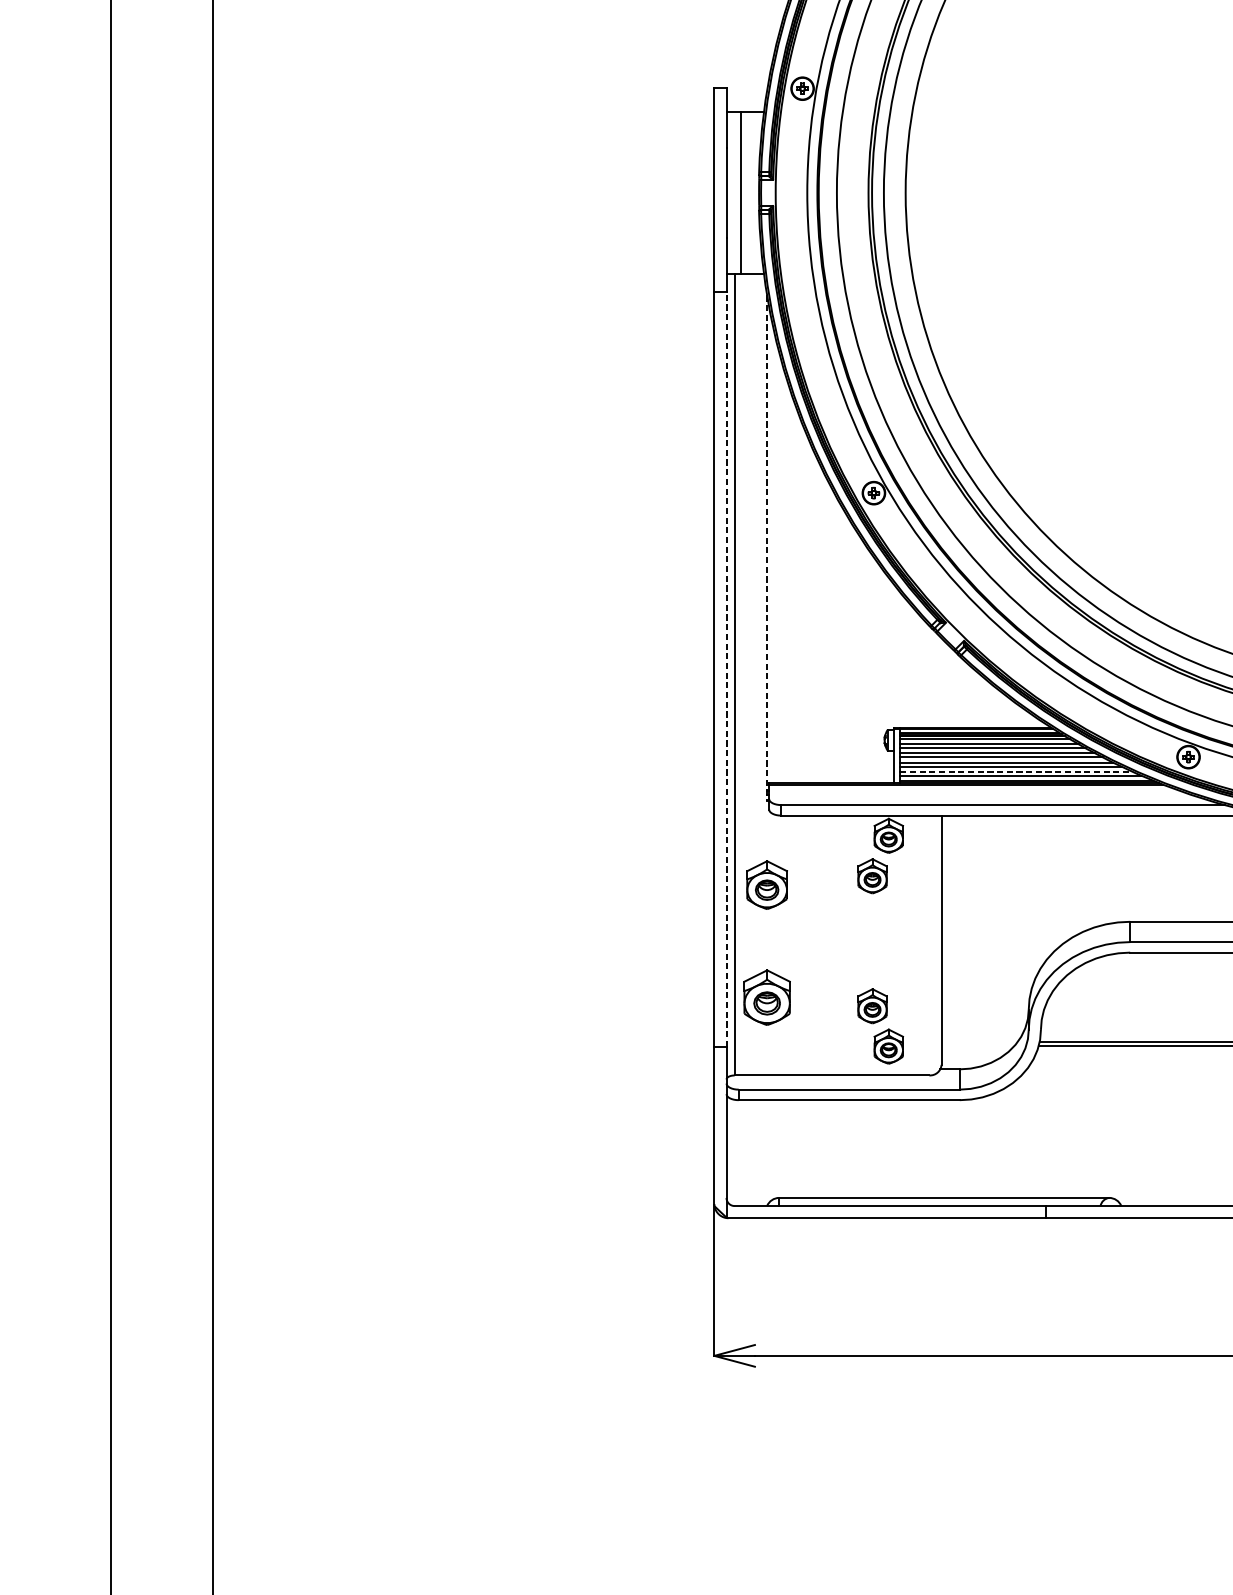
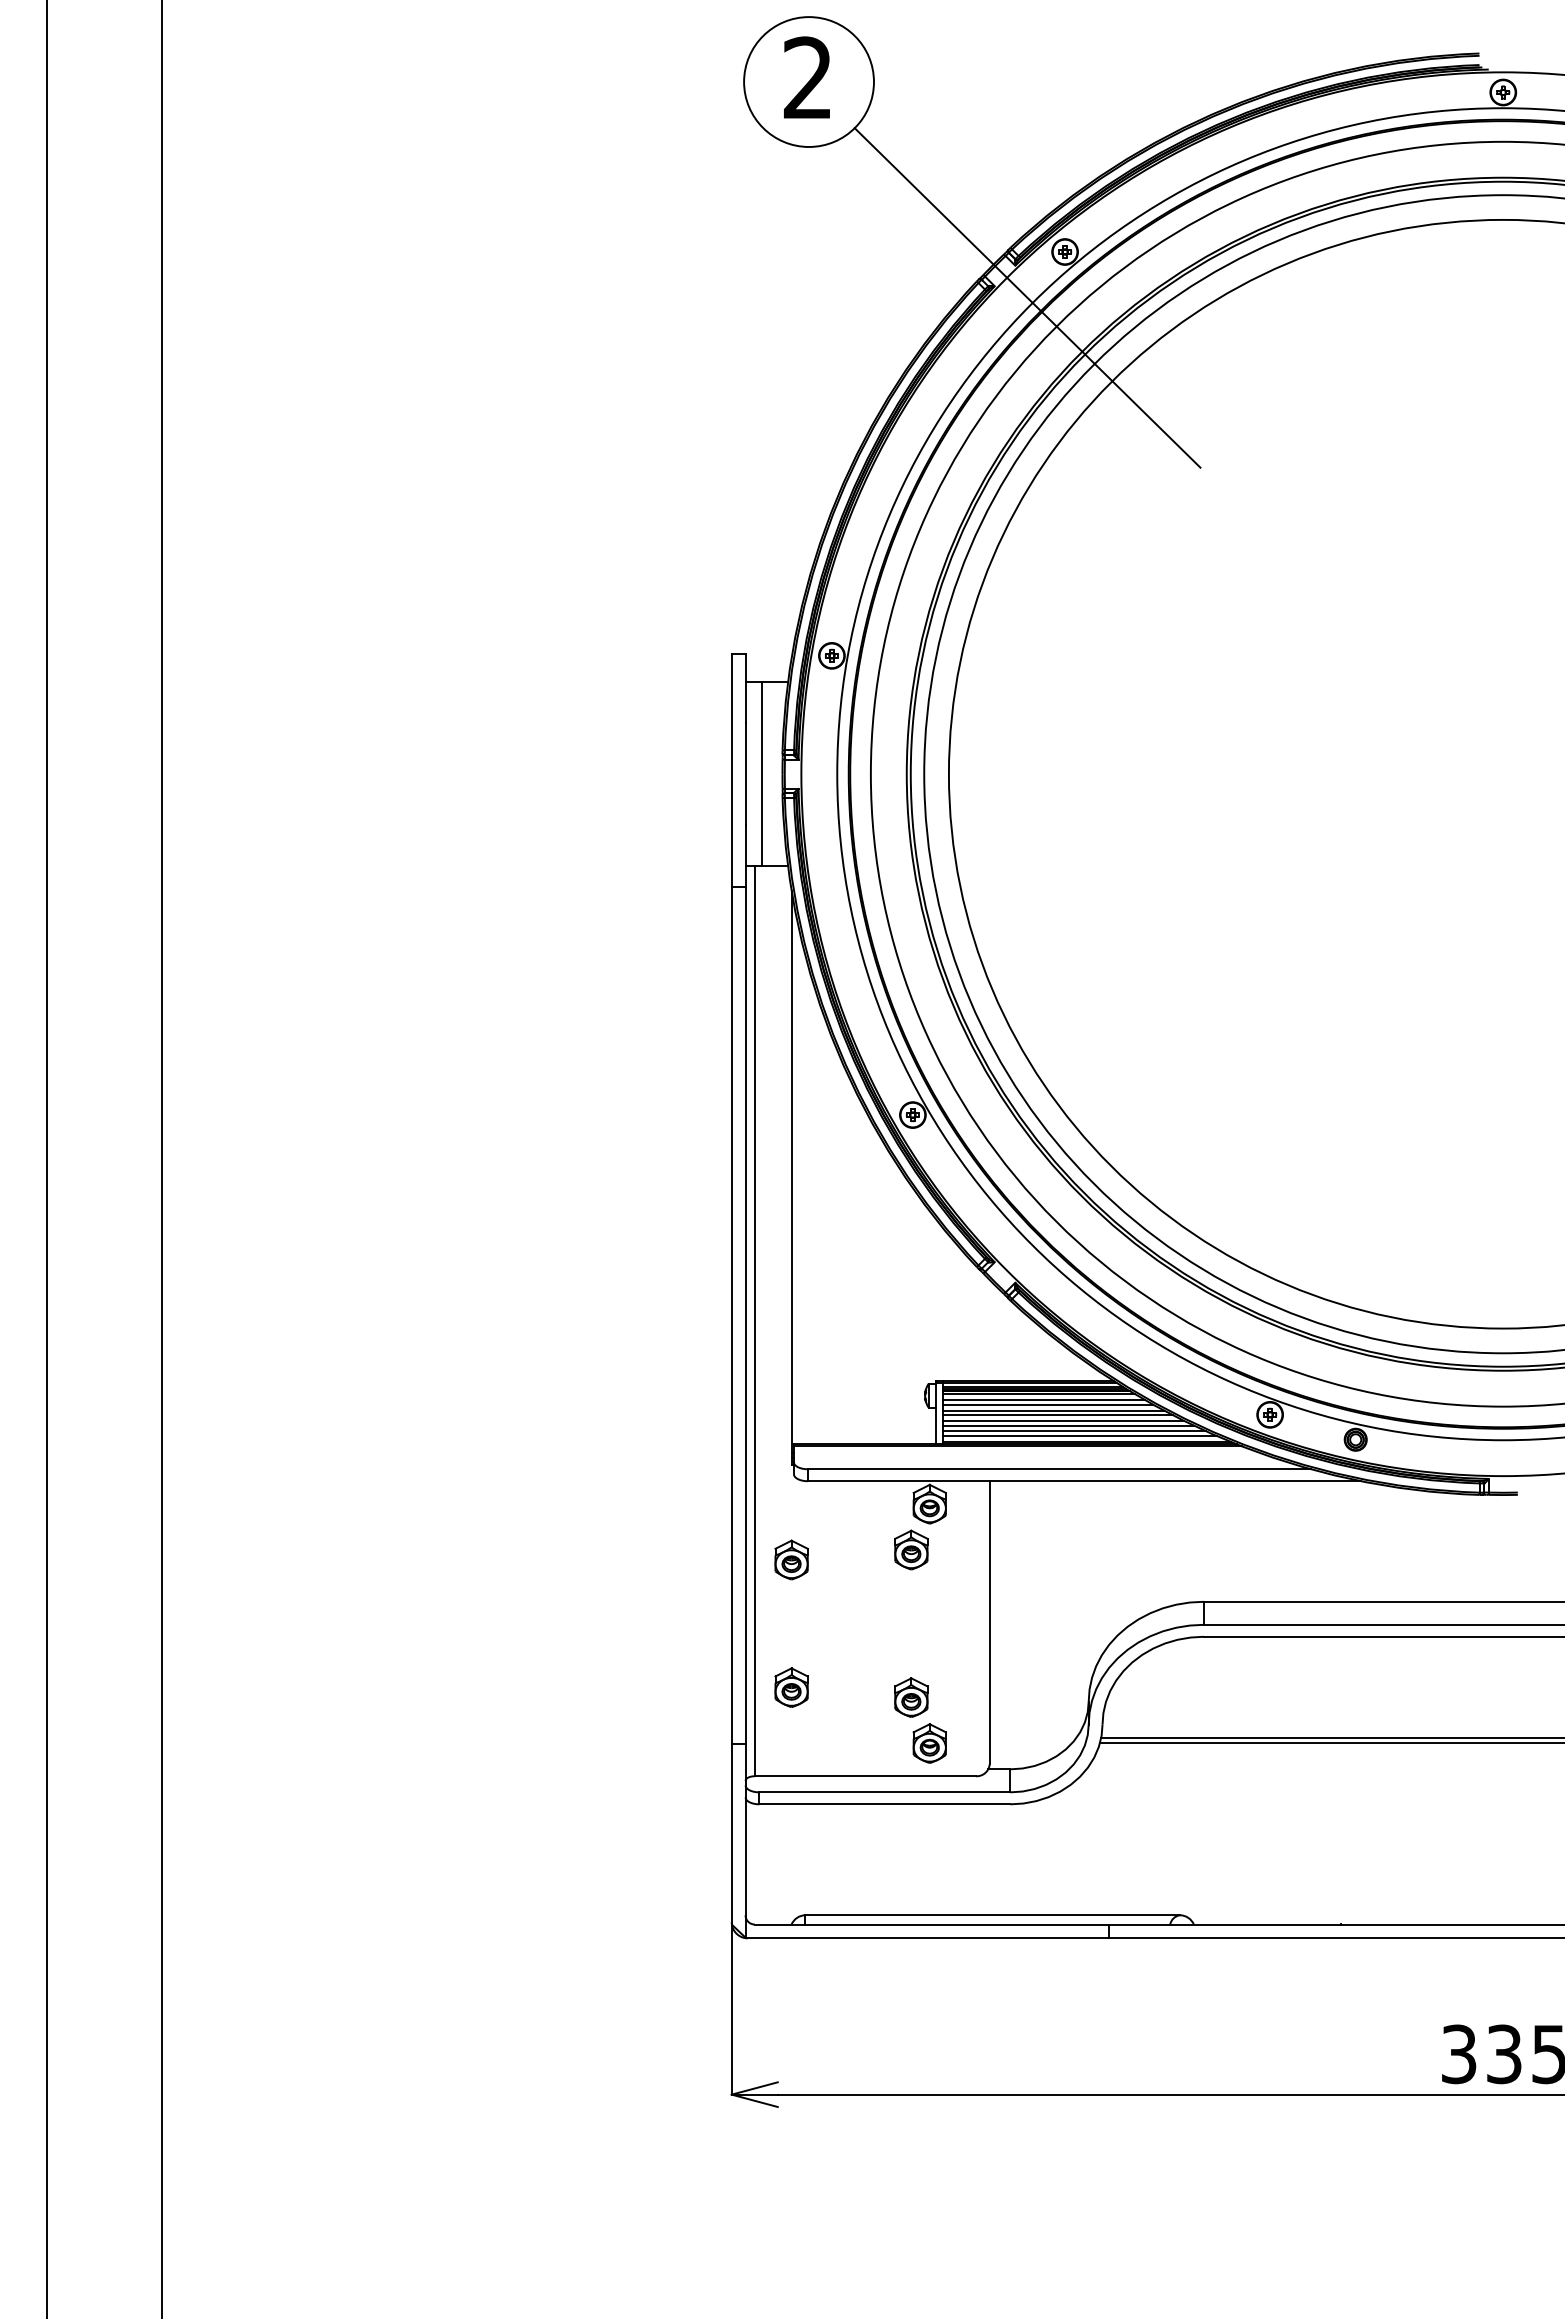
line: (767, 549) -> (791, 1178), dashed -> solid
line: (726, 669) -> (745, 1315), dashed -> solid
line: (1016, 771) -> (1074, 1431), dashed -> solid
part: (767, 884) -> (791, 1559), size x0.71
part: (767, 997) -> (791, 1687), size x0.62

